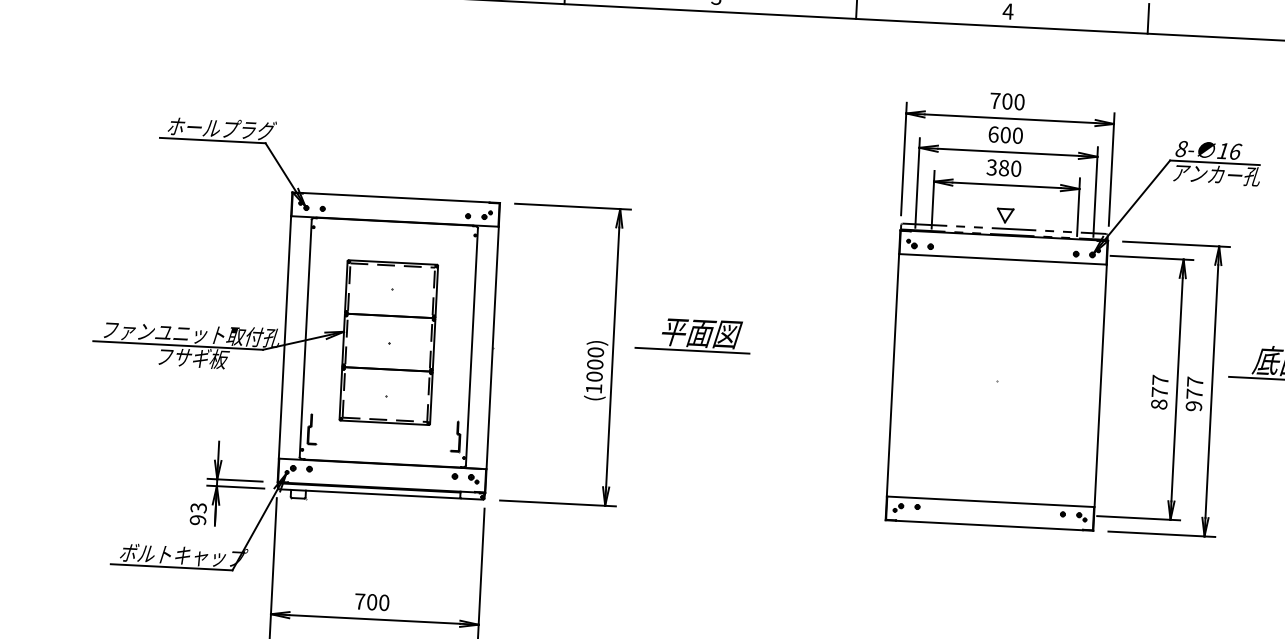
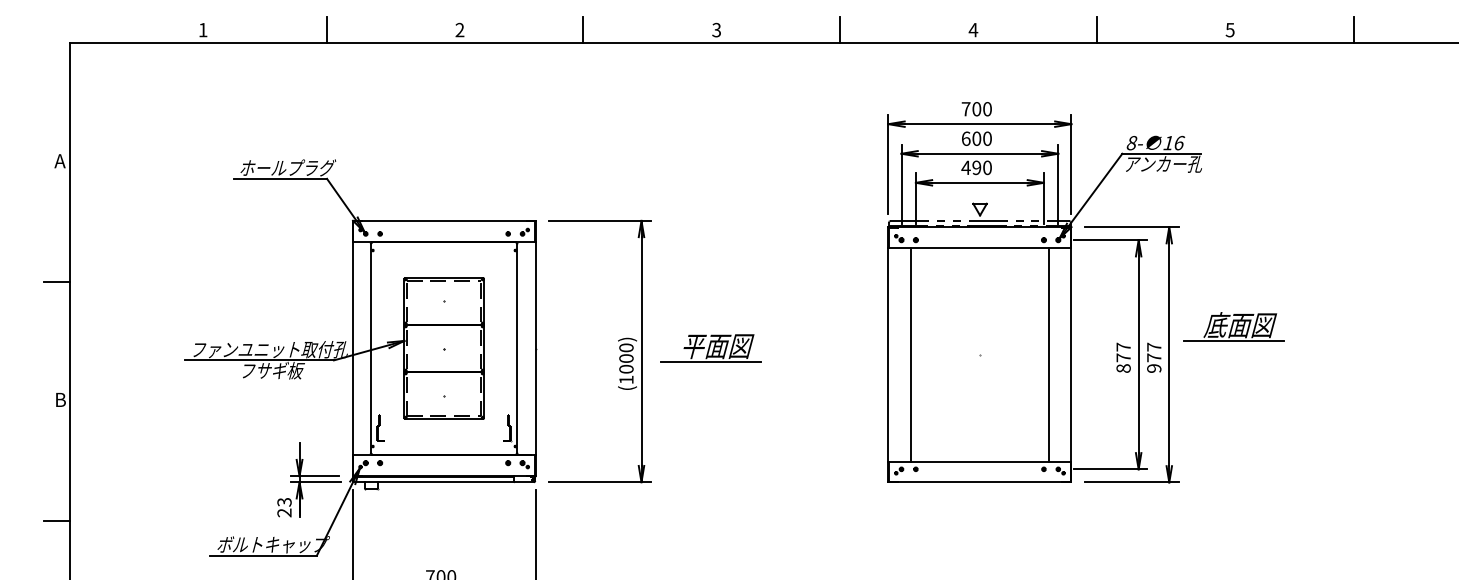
text: (998, 167) -> (971, 167), 380 -> 490
part: (692, 335) -> (710, 348), moved
line: (918, 376) -> (910, 354), added
line: (1075, 384) -> (1049, 354), added
text: (198, 519) -> (284, 512), 93 -> 23

